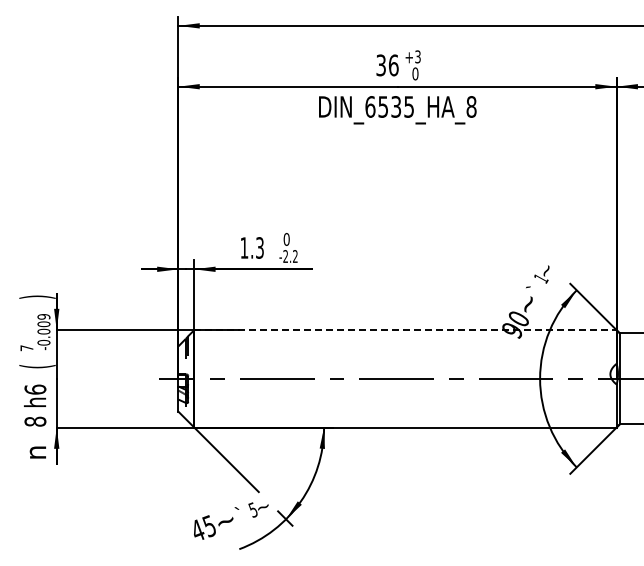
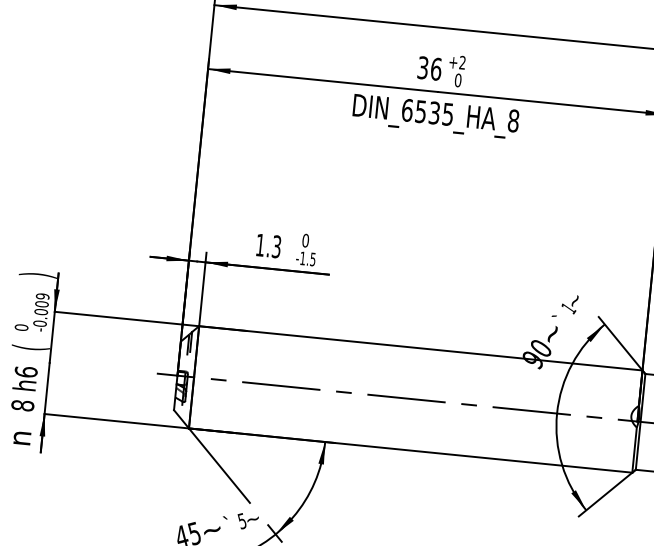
text: (417, 57) -> (462, 63), +3 -> +2
text: (290, 256) -> (307, 258), -2.2 -> -1.5
line: (405, 330) -> (420, 348), dashed -> solid
text: (26, 348) -> (21, 327), 7 -> 0

